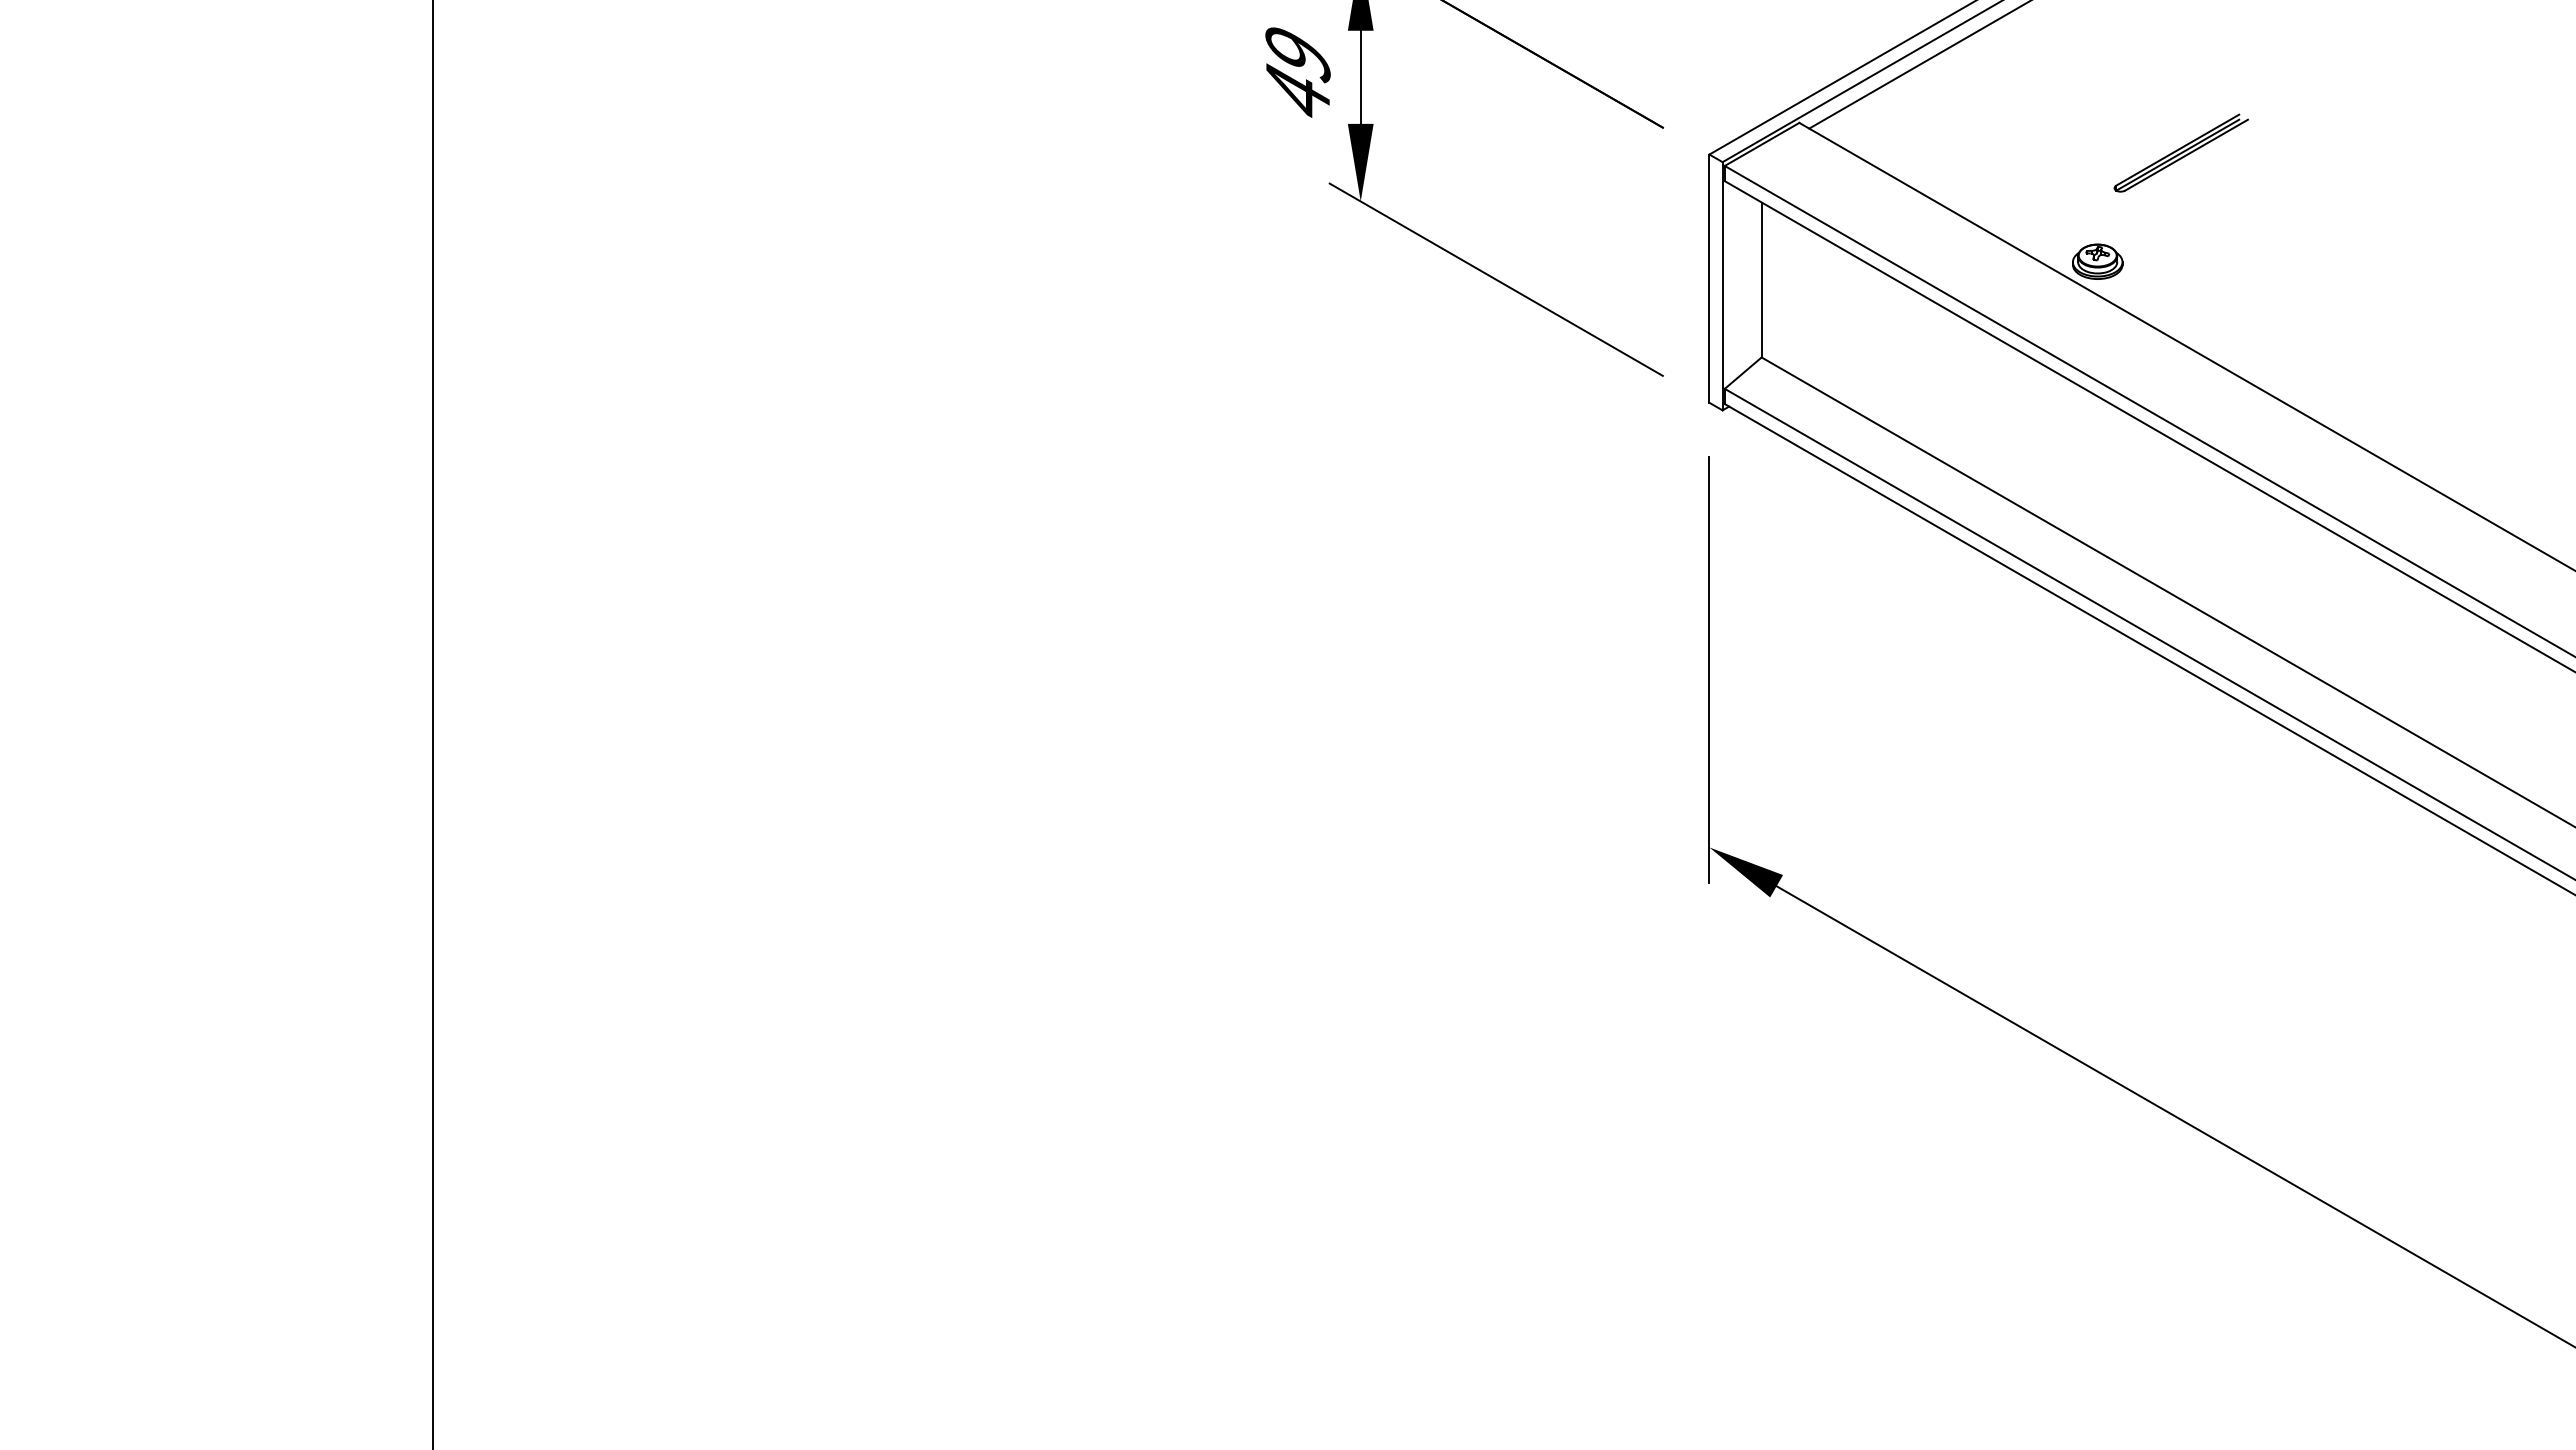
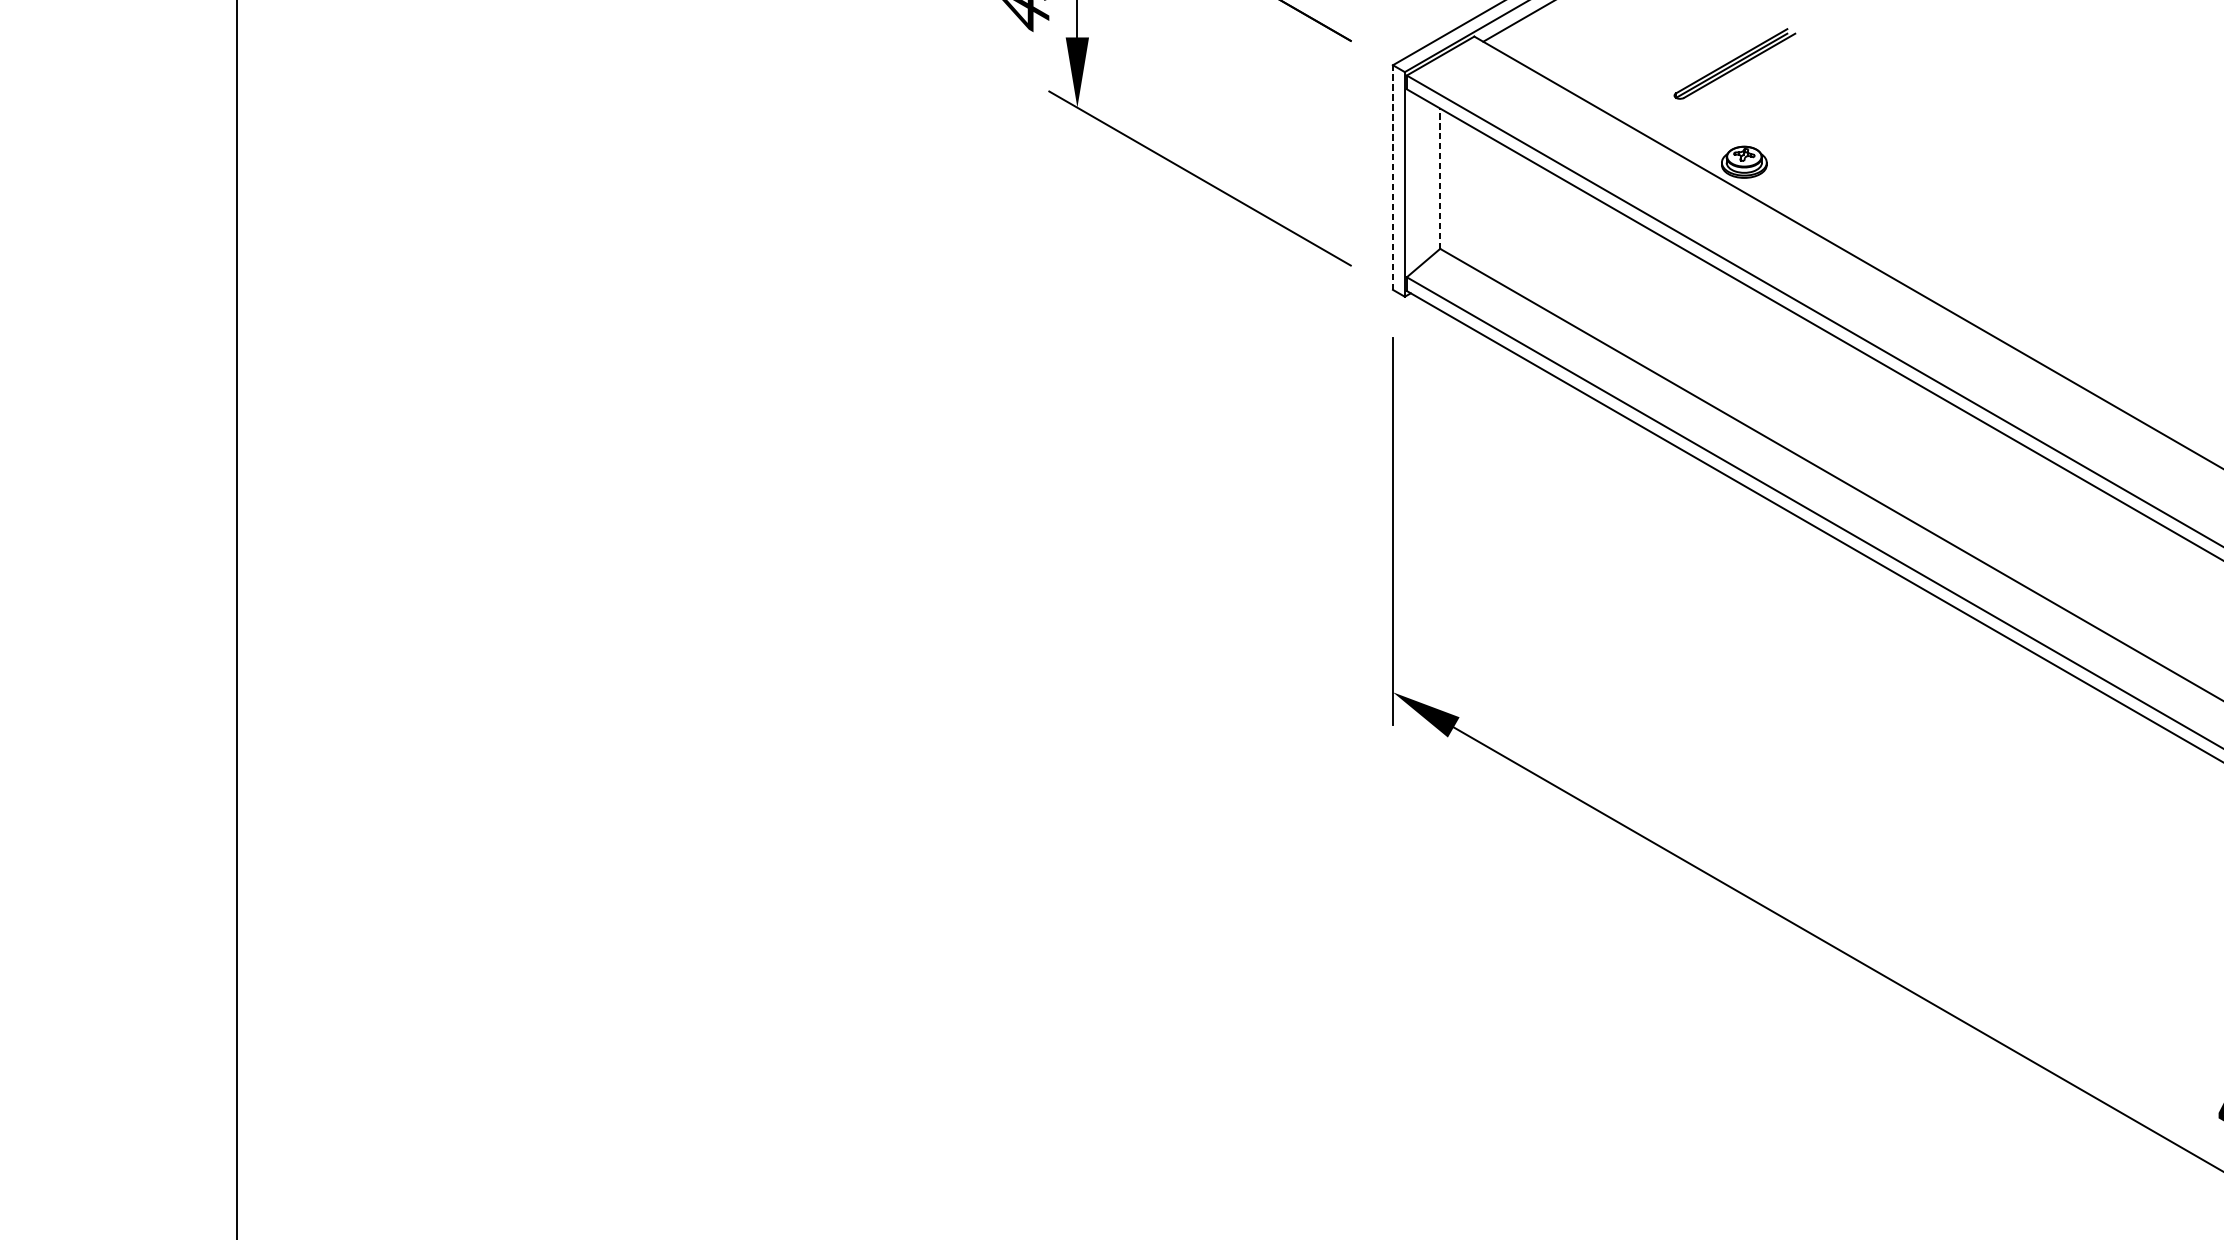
part: (2180, 152) -> (1734, 63), moved
line: (1709, 278) -> (1393, 177), solid -> dashed
line: (1761, 280) -> (1440, 179), solid -> dashed

